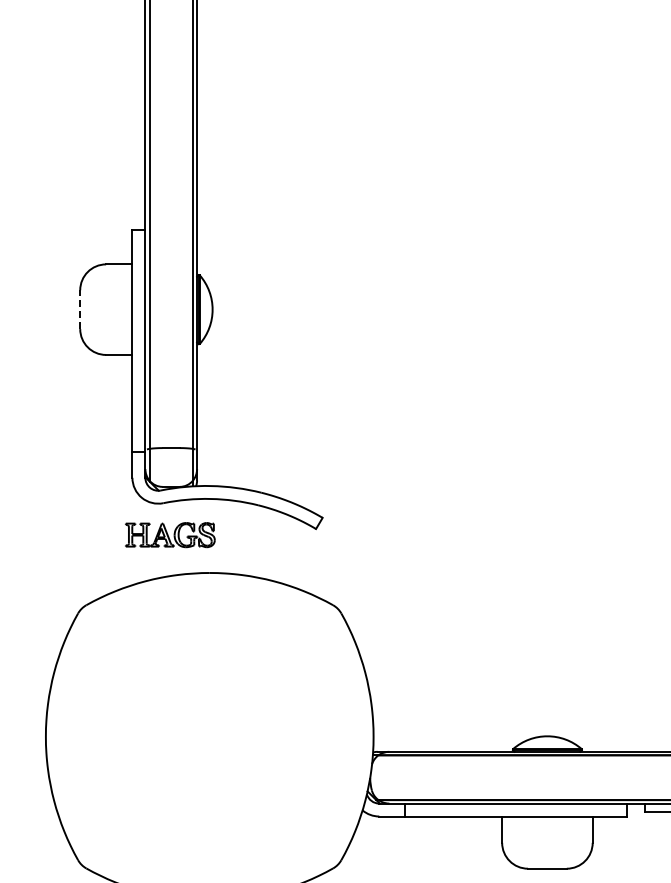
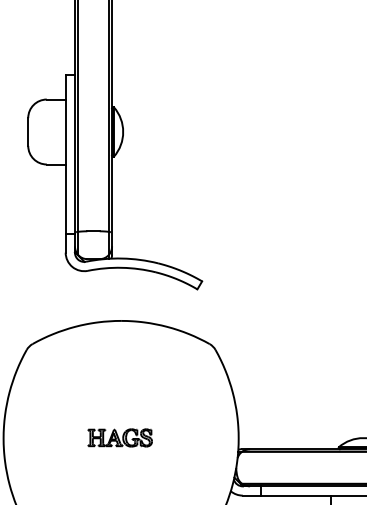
line: (80, 309) -> (28, 131), dashed -> solid
part: (170, 535) -> (120, 438), moved

